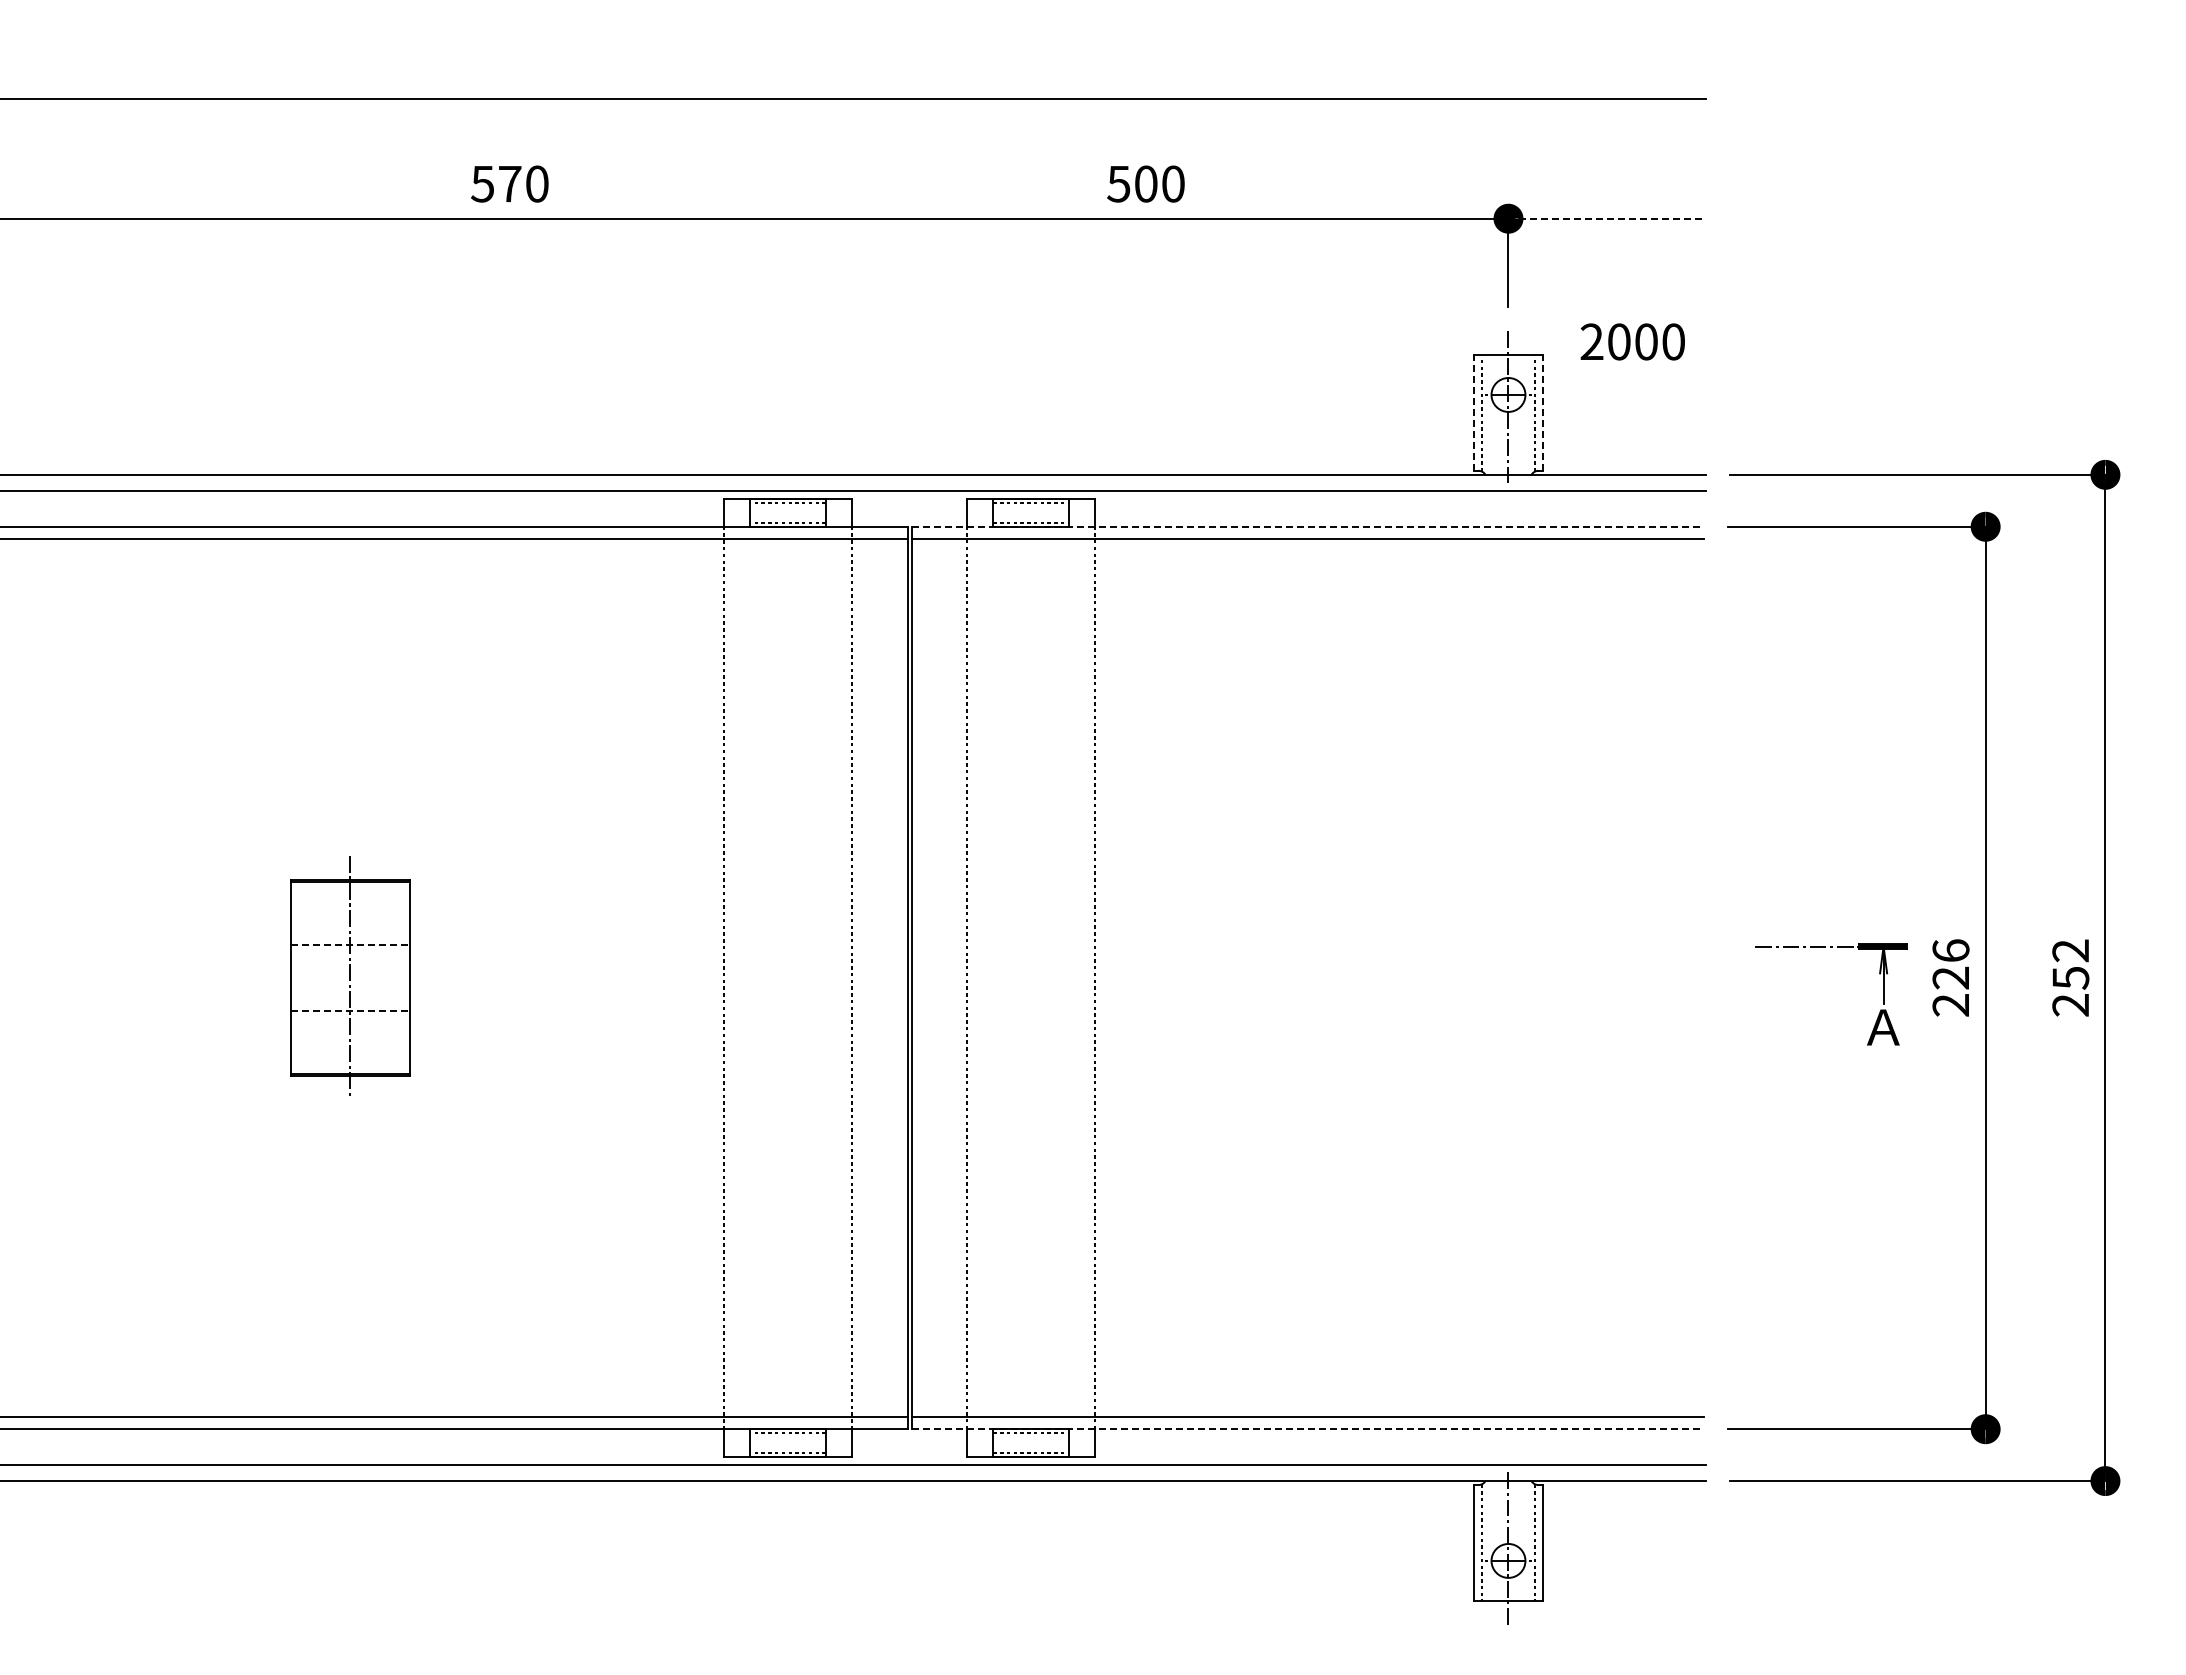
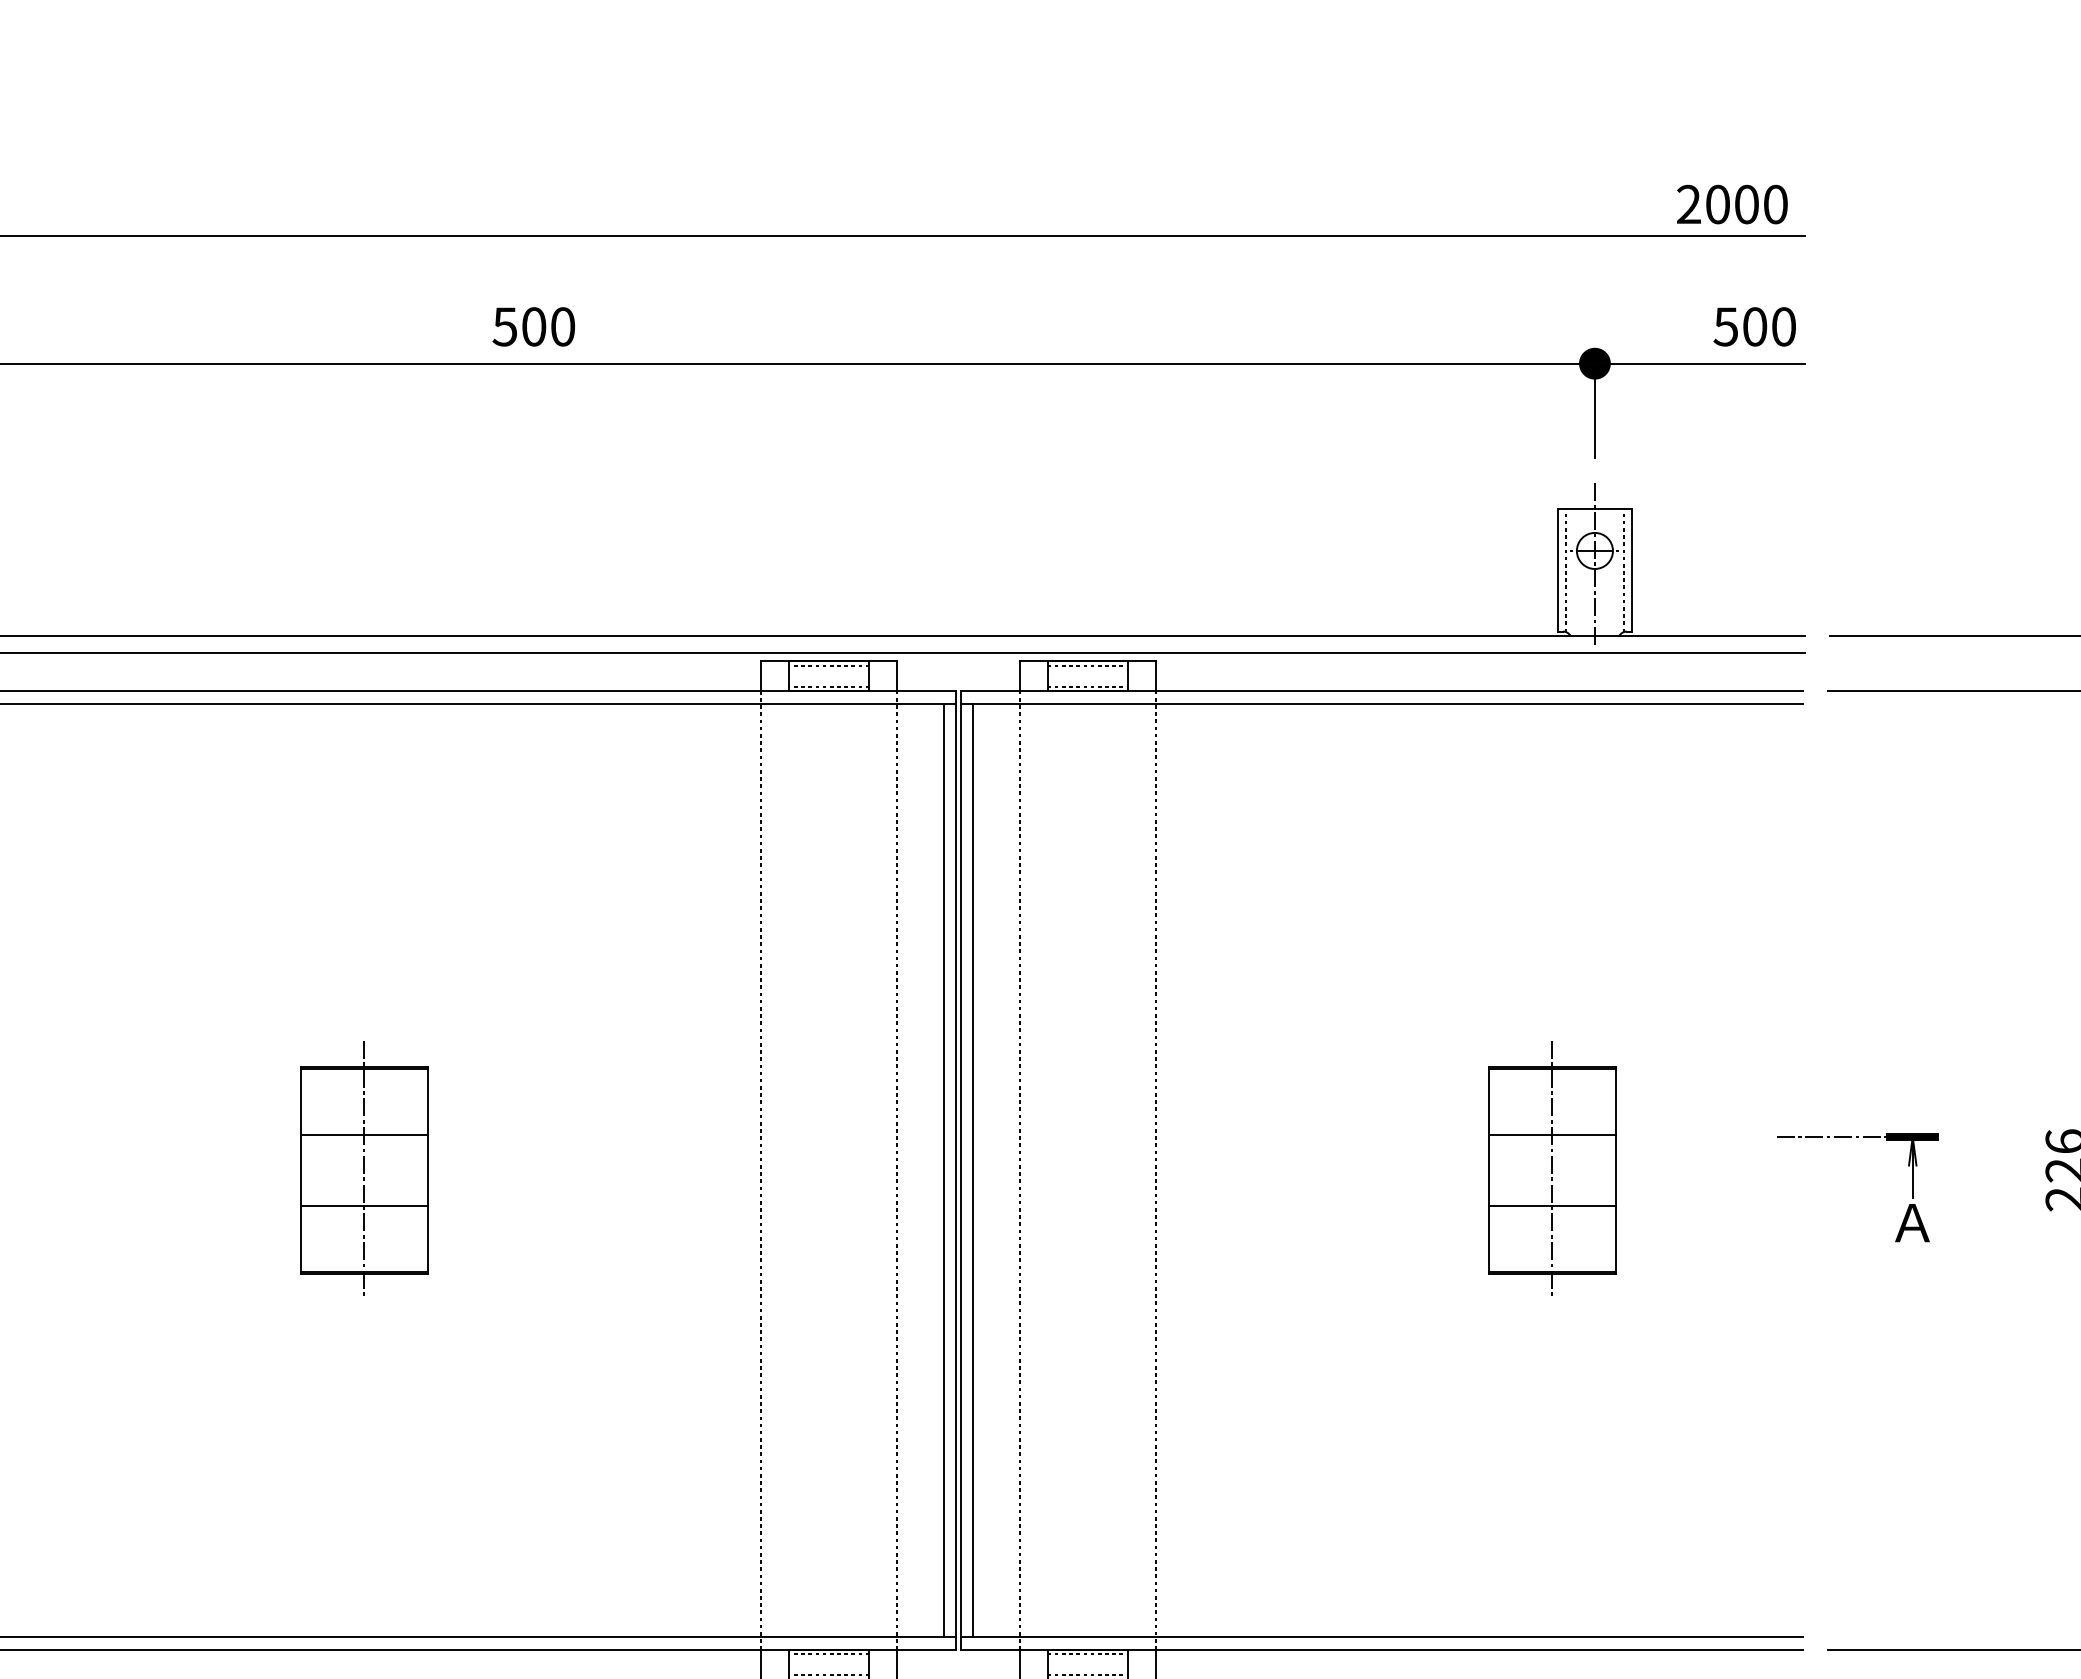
text: (510, 183) -> (534, 326), 570 -> 500
text: (1145, 183) -> (1754, 326), moved
line: (1607, 218) -> (1700, 363), dashed -> solid
text: (1632, 341) -> (1732, 204), moved
line: (1473, 412) -> (1557, 569), dashed -> solid
line: (1543, 412) -> (1632, 569), dashed -> solid
line: (1308, 526) -> (1382, 690), dashed -> solid
line: (350, 944) -> (364, 1134), dashed -> solid
part: (1831, 947) -> (1857, 1138), moved
part: (1468, 975) -> (1552, 1167), added
line: (895, 977) -> (943, 1169), added
line: (923, 977) -> (973, 1169), added
line: (350, 1011) -> (364, 1206), dashed -> solid
line: (1308, 1429) -> (1382, 1650), dashed -> solid

